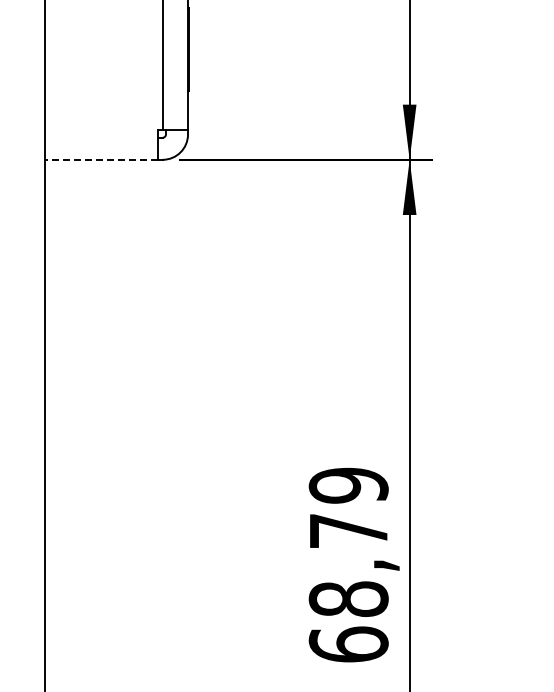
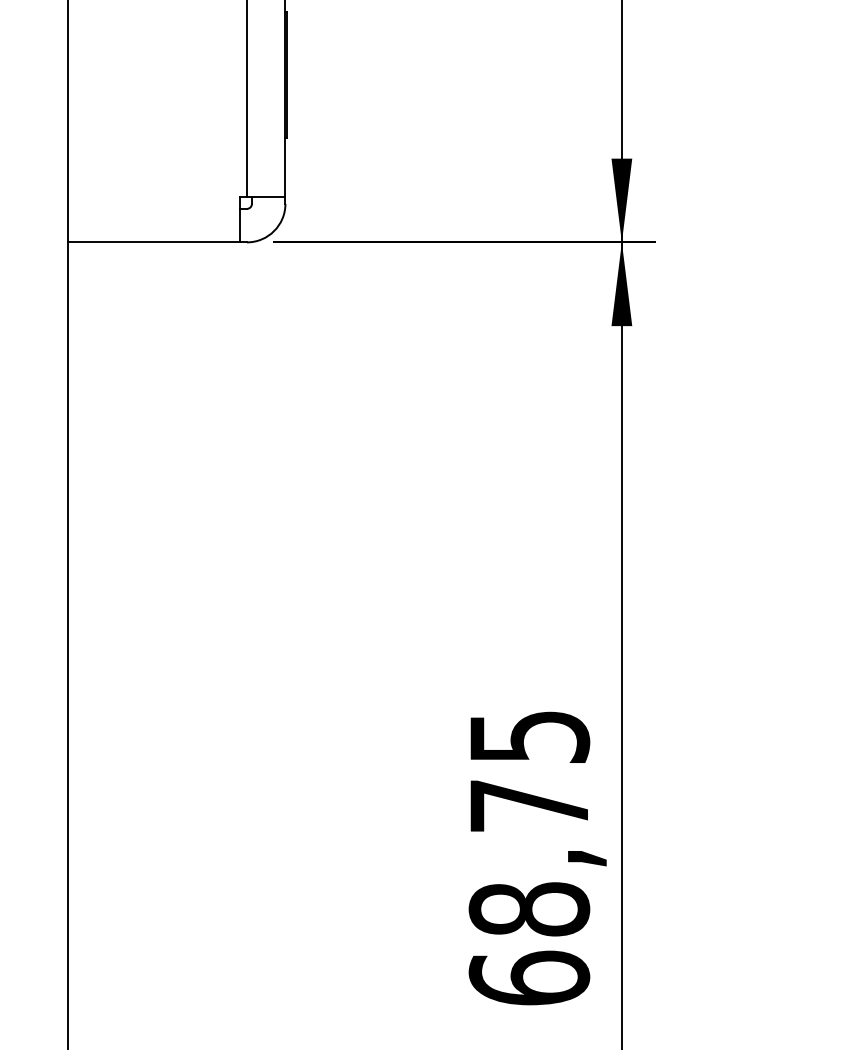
line: (101, 159) -> (154, 241), dashed -> solid
text: (348, 485) -> (529, 736), 68,79 -> 68,75

